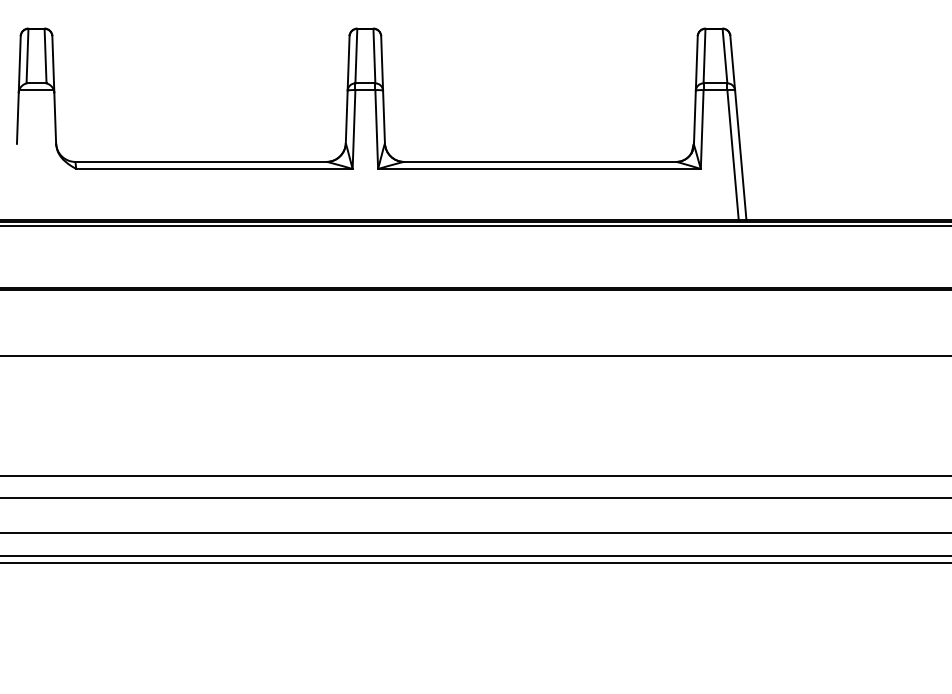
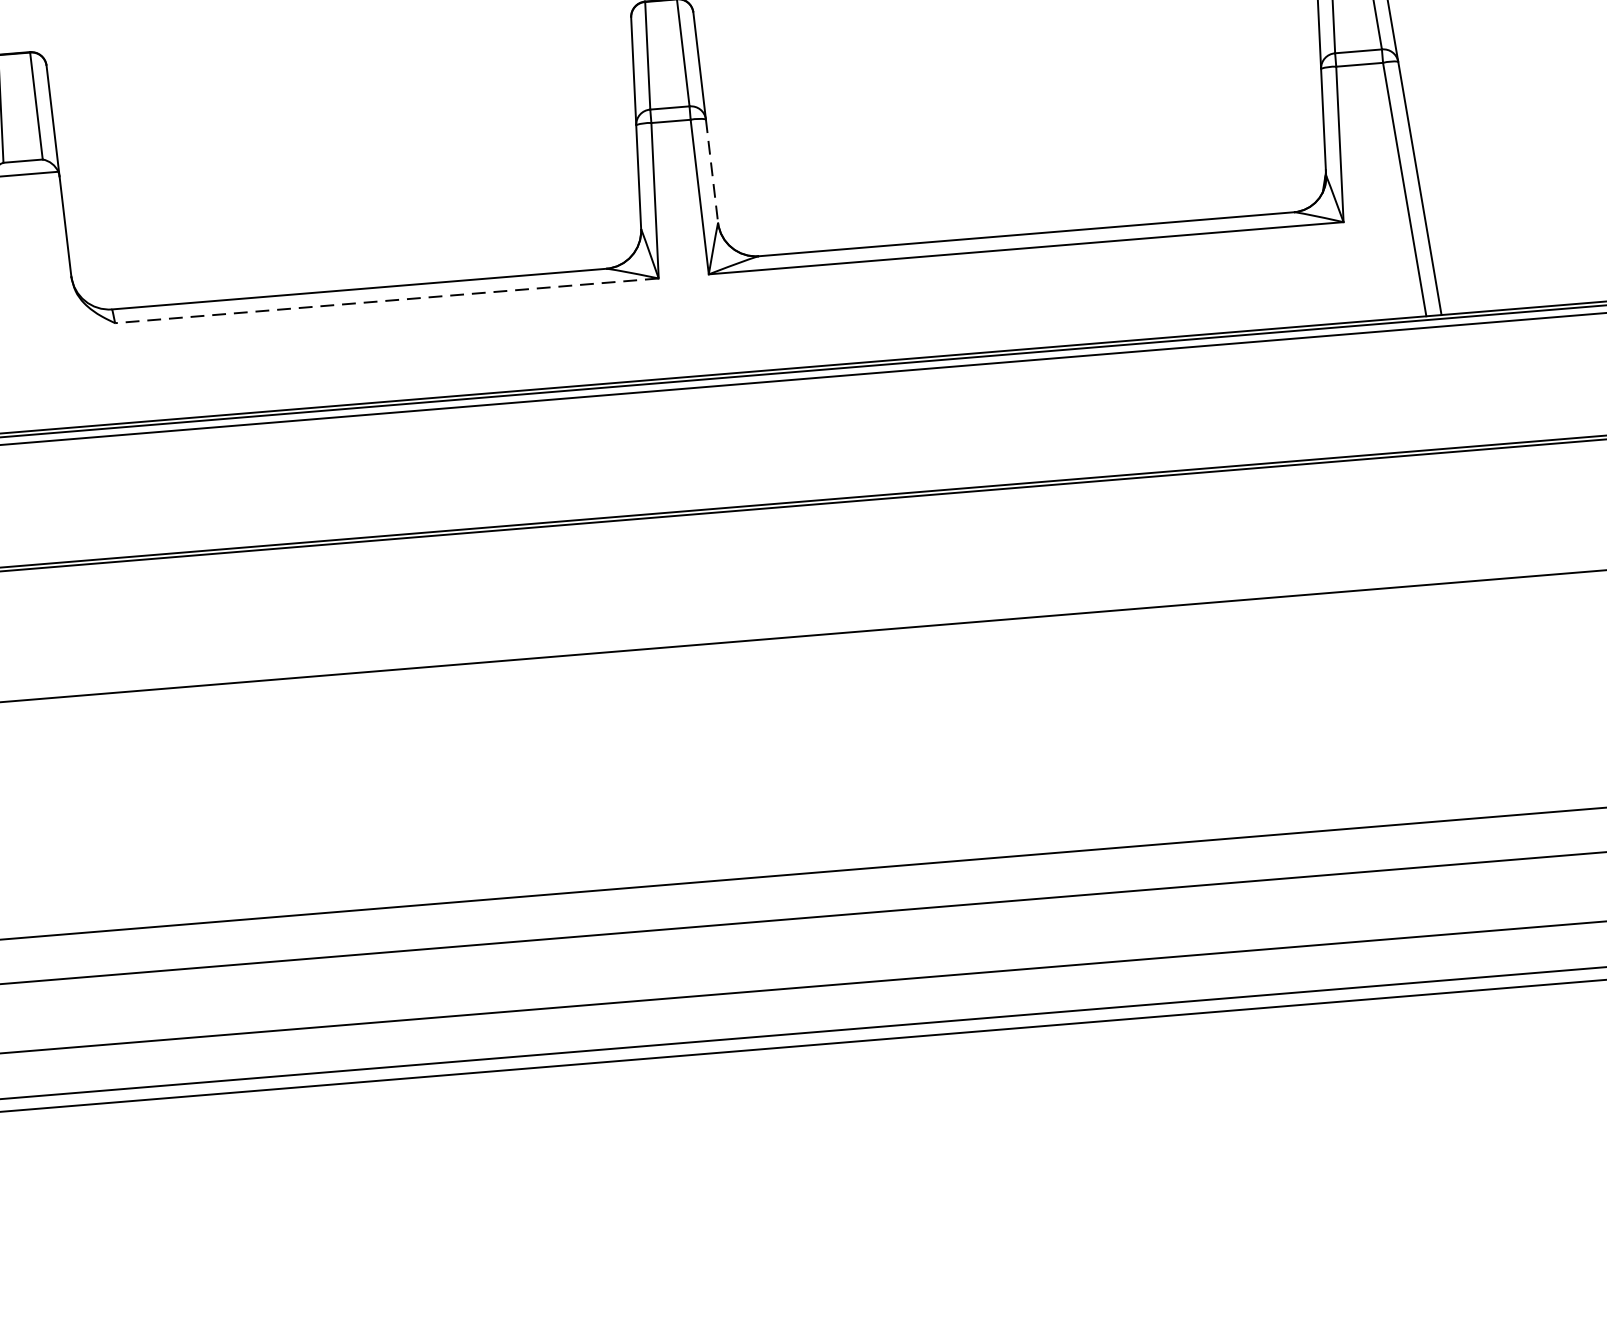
line: (384, 117) -> (713, 171), solid -> dashed
line: (213, 169) -> (385, 301), solid -> dashed

